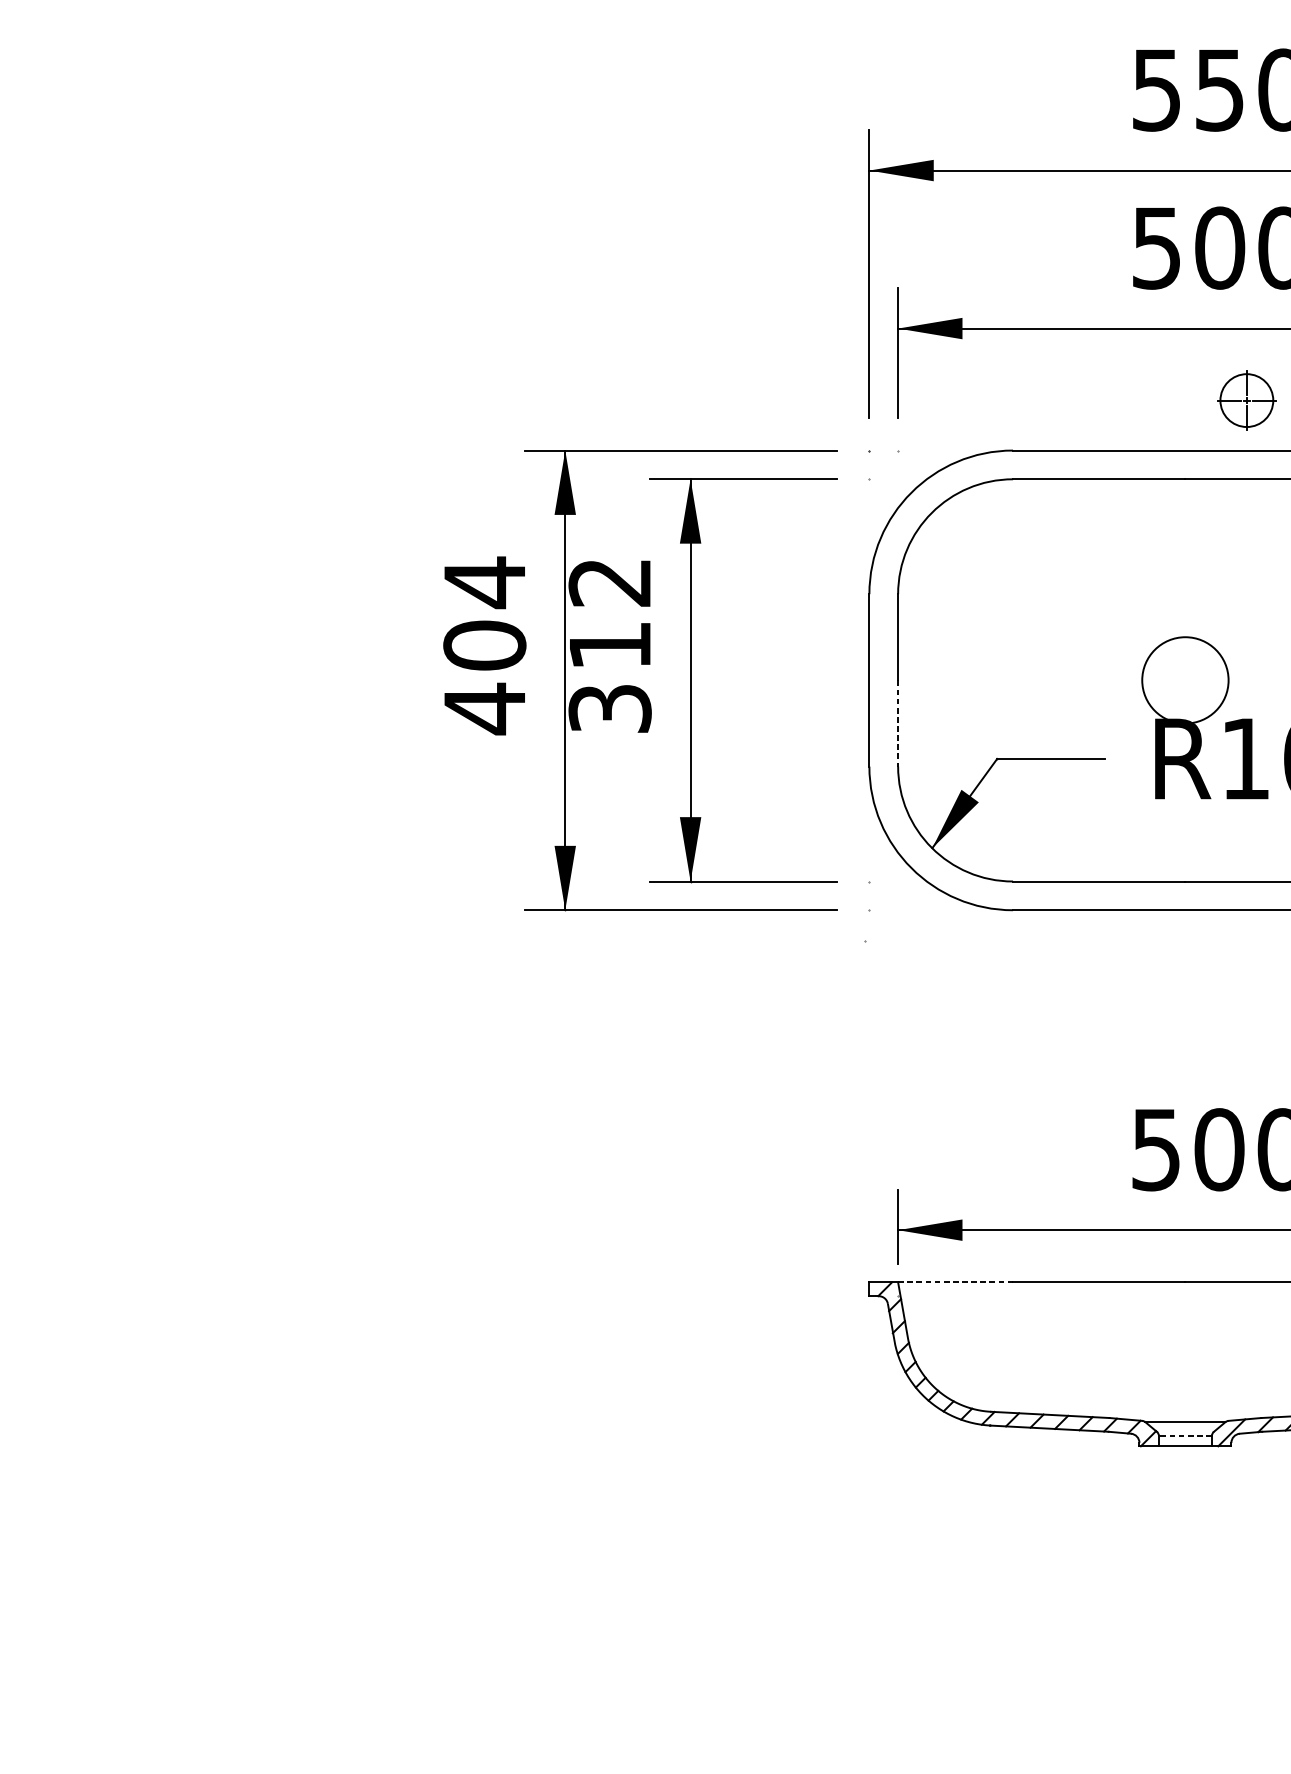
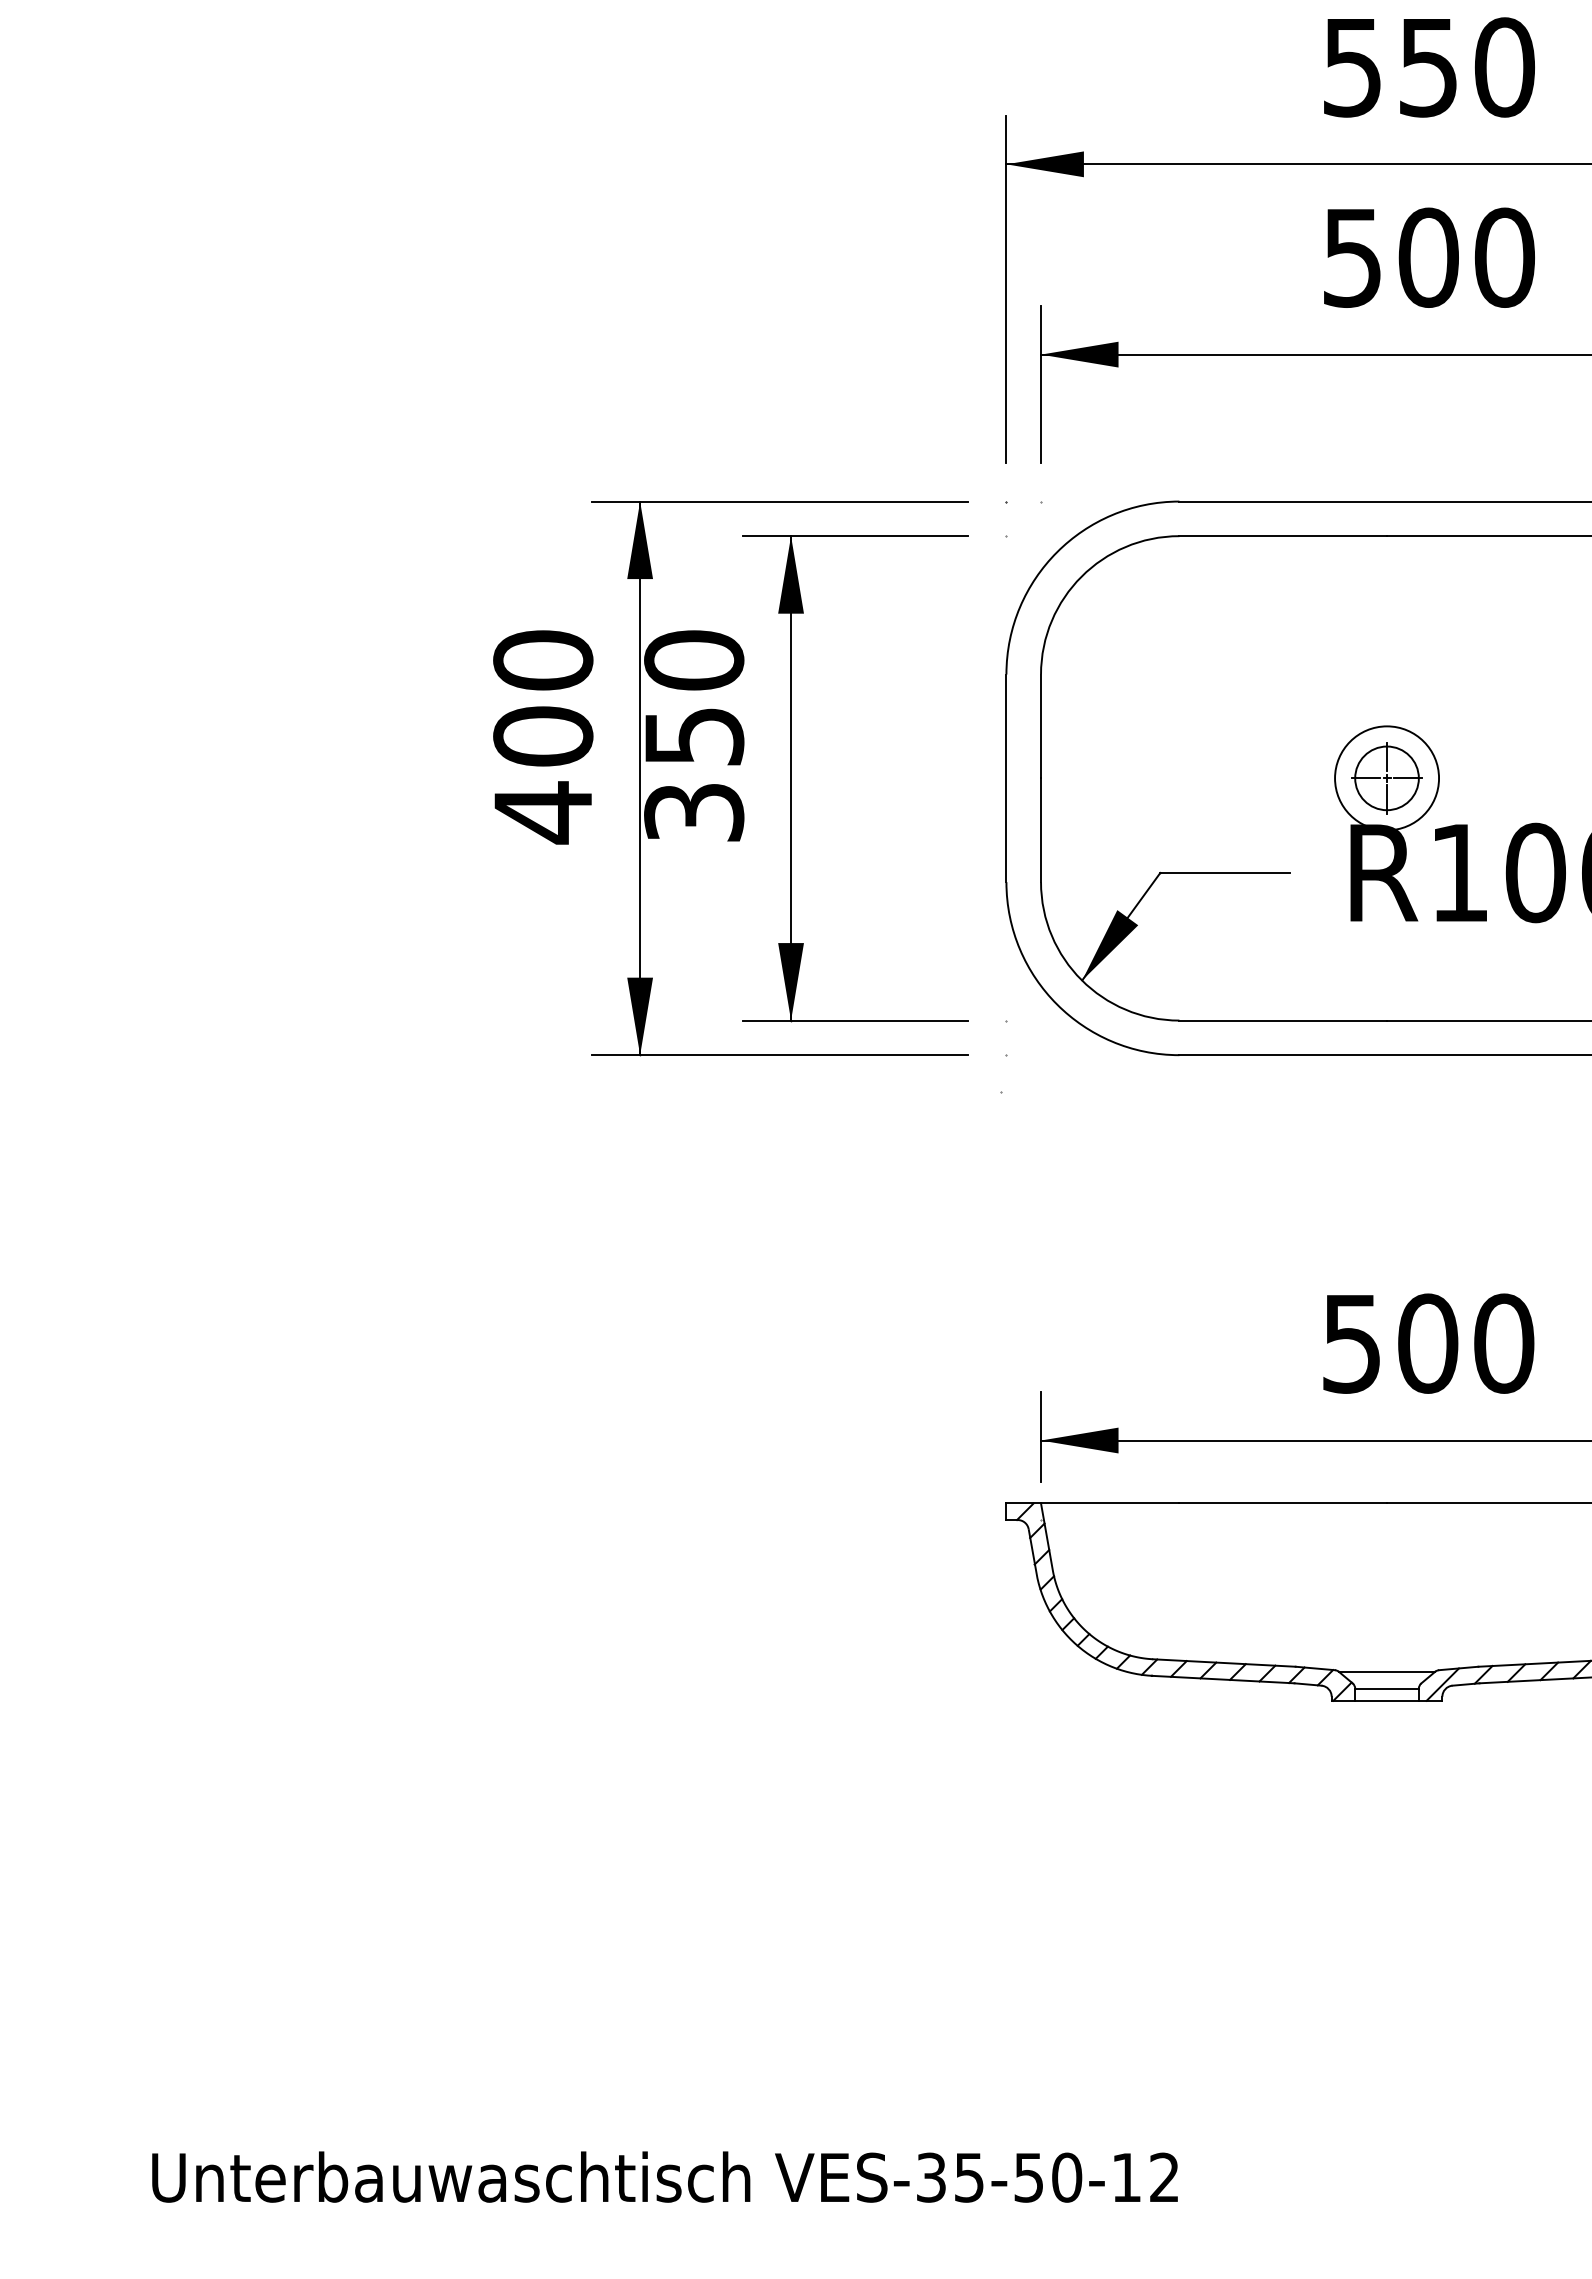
part: (1246, 400) -> (1386, 778), moved
text: (485, 582) -> (543, 660), 404 -> 400
text: (610, 613) -> (694, 697), 312 -> 350
line: (898, 723) -> (1041, 830), dashed -> solid
line: (955, 1282) -> (1110, 1503), dashed -> solid
line: (1185, 1436) -> (1387, 1688), dashed -> solid

